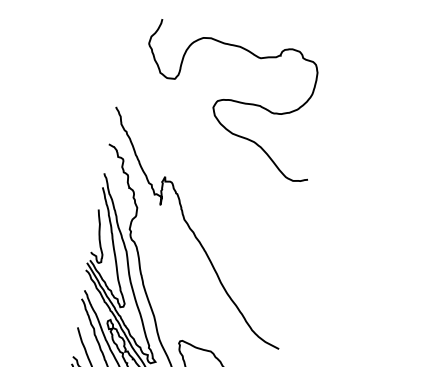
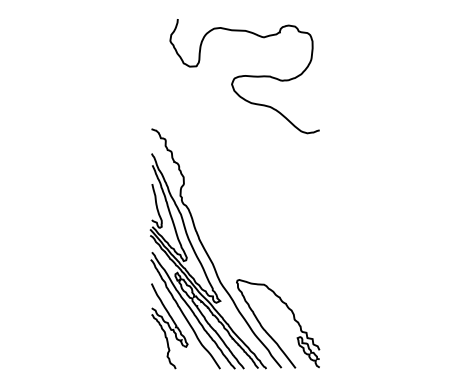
curve: (193, 229) -> (232, 187), removed

